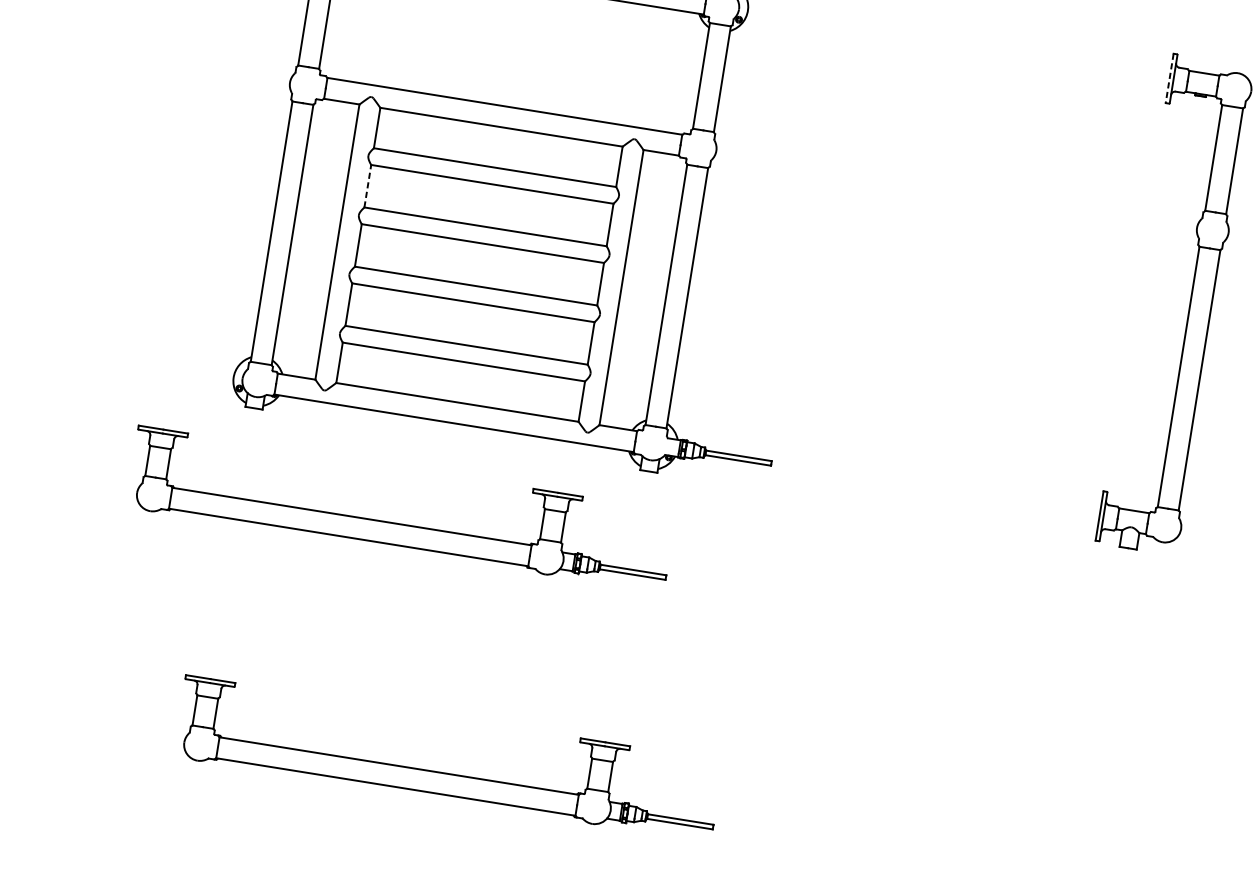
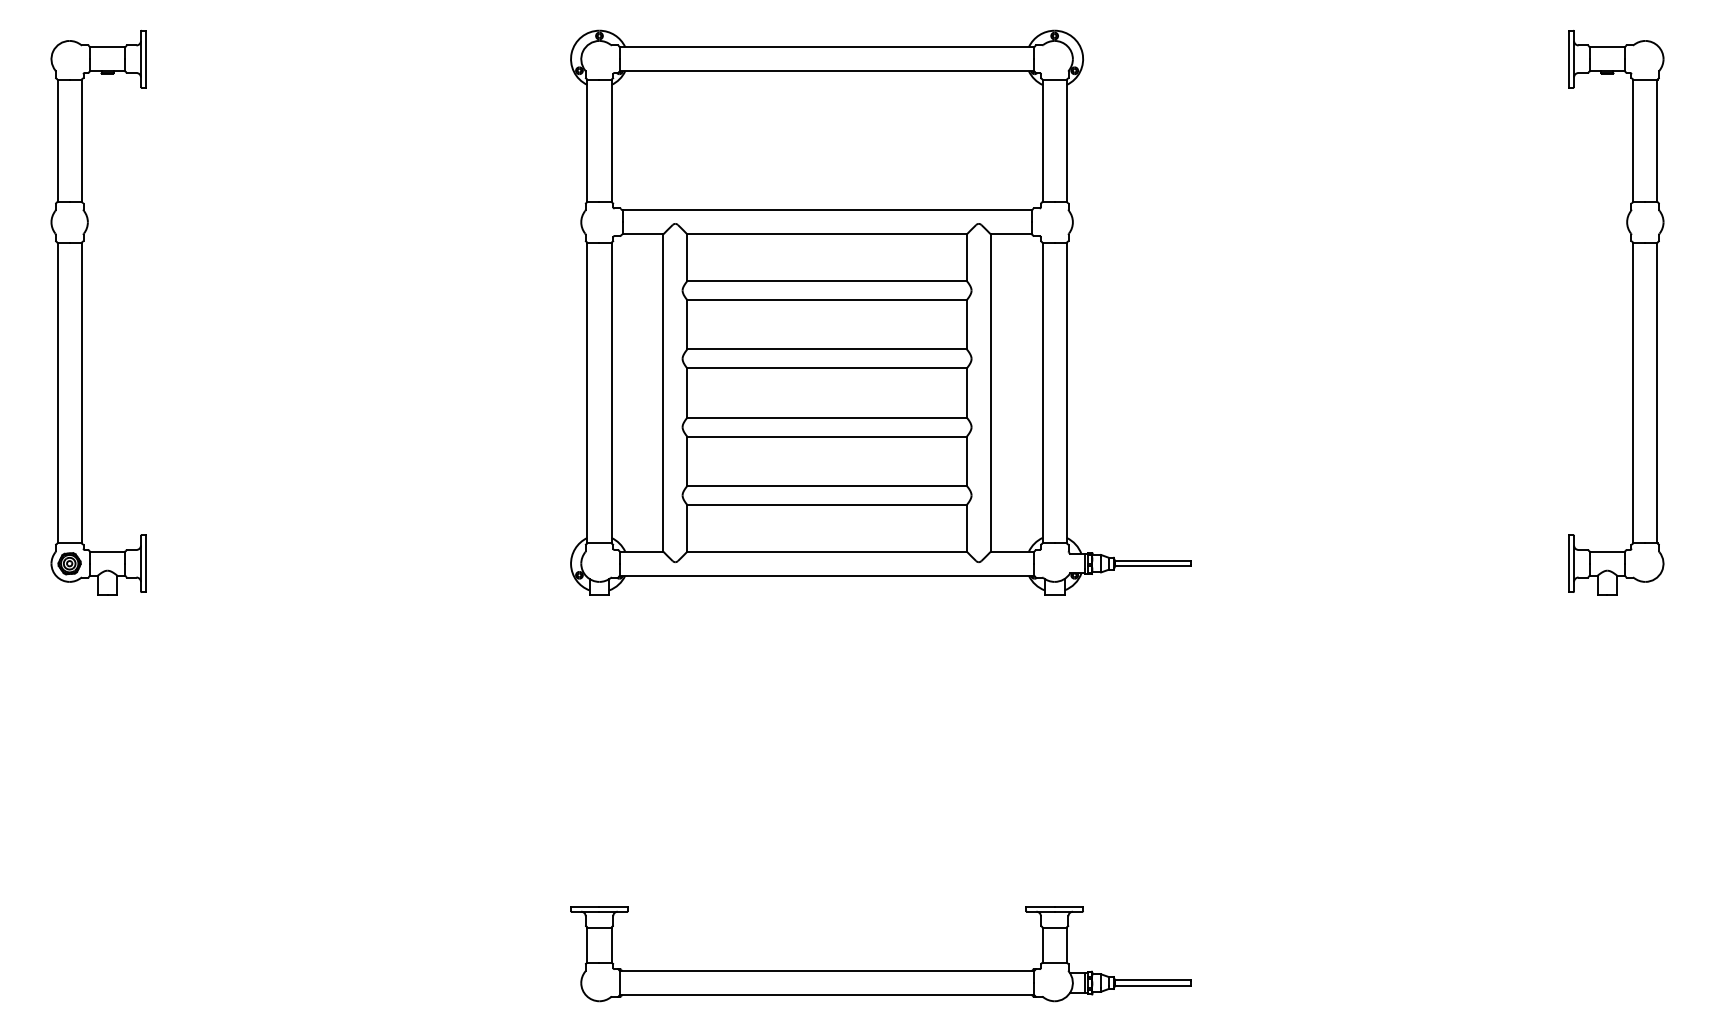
line: (1169, 78) -> (1569, 59), dashed -> solid
line: (367, 186) -> (687, 324), dashed -> solid
part: (398, 523) -> (782, 698), removed

